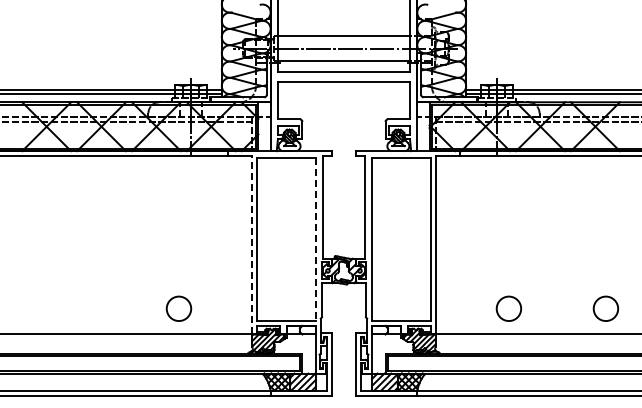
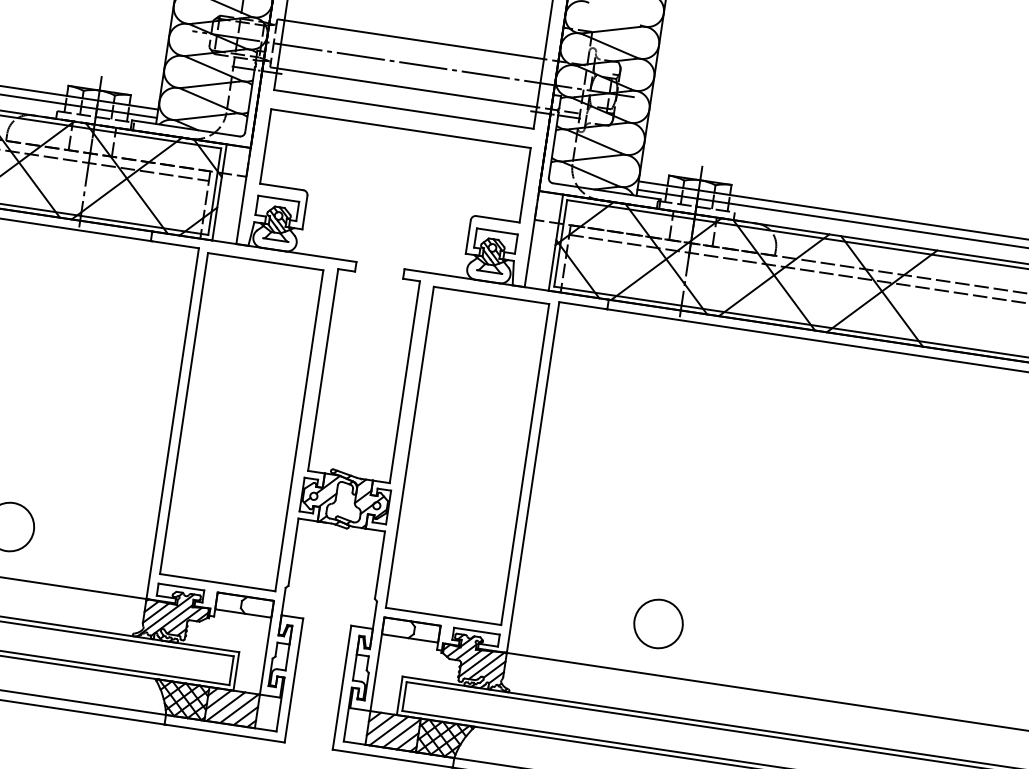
line: (315, 239) -> (298, 430), dashed -> solid
line: (252, 244) -> (173, 422), dashed -> solid
circle: (605, 308) -> (848, 651), removed

